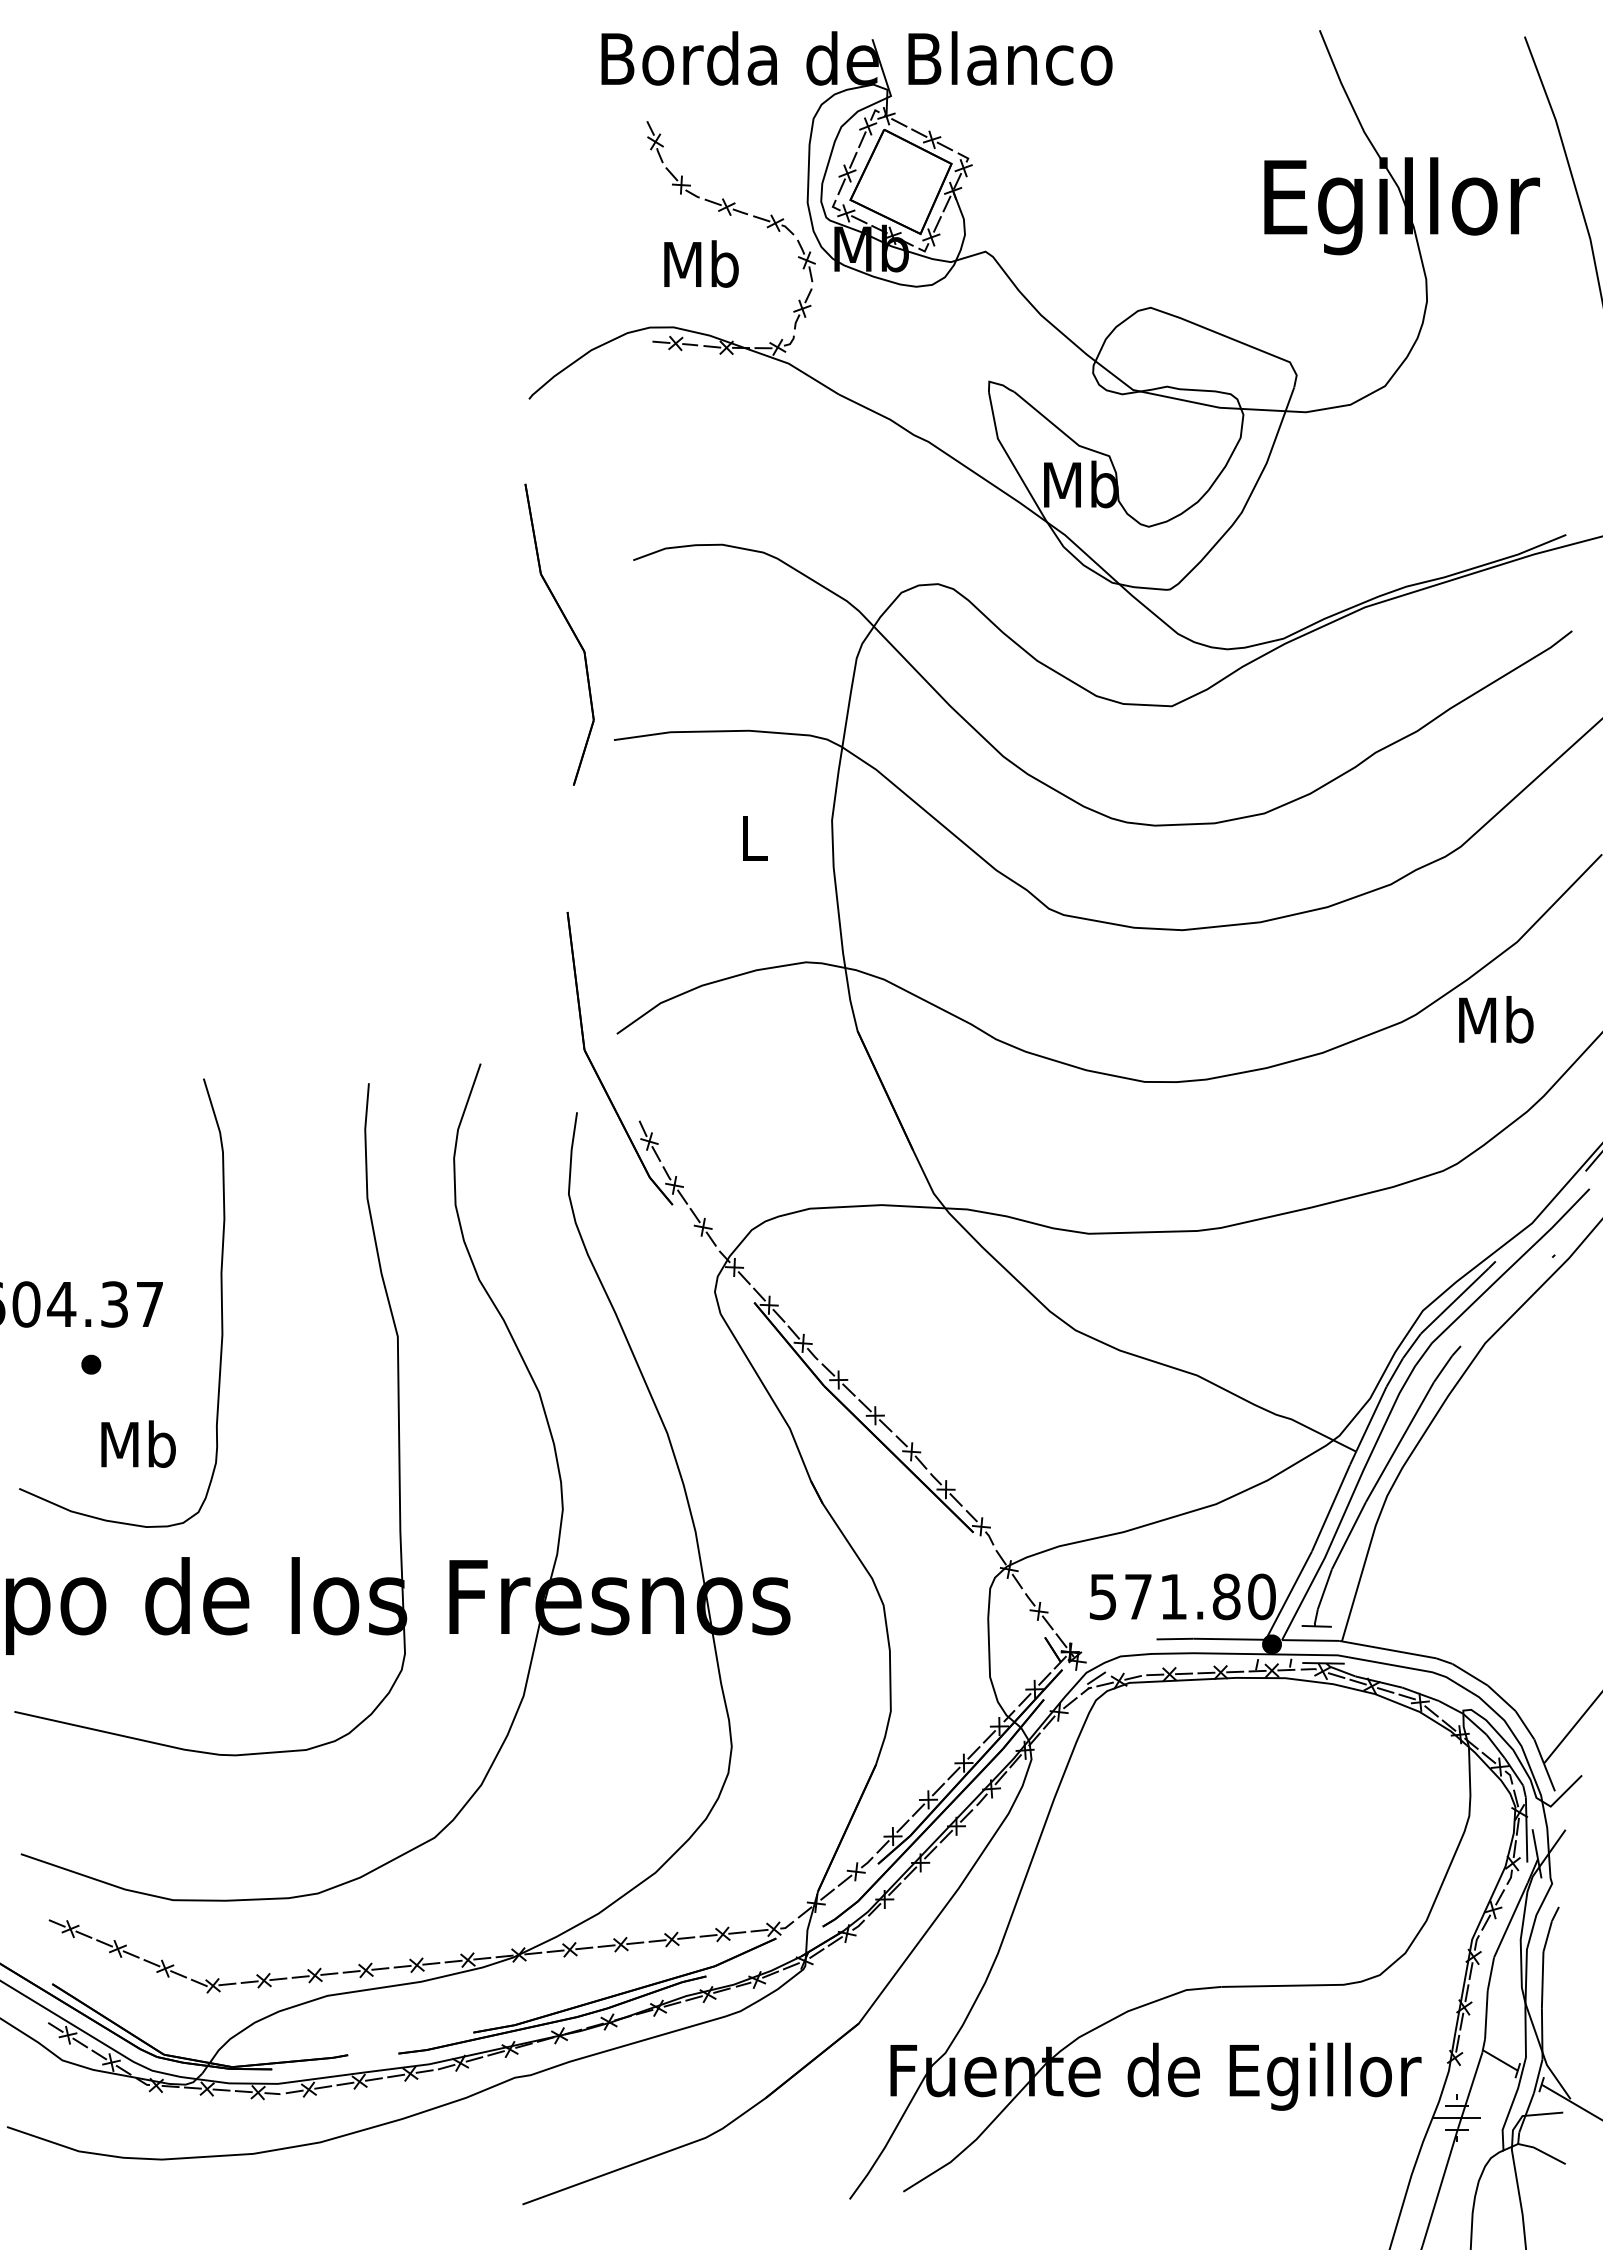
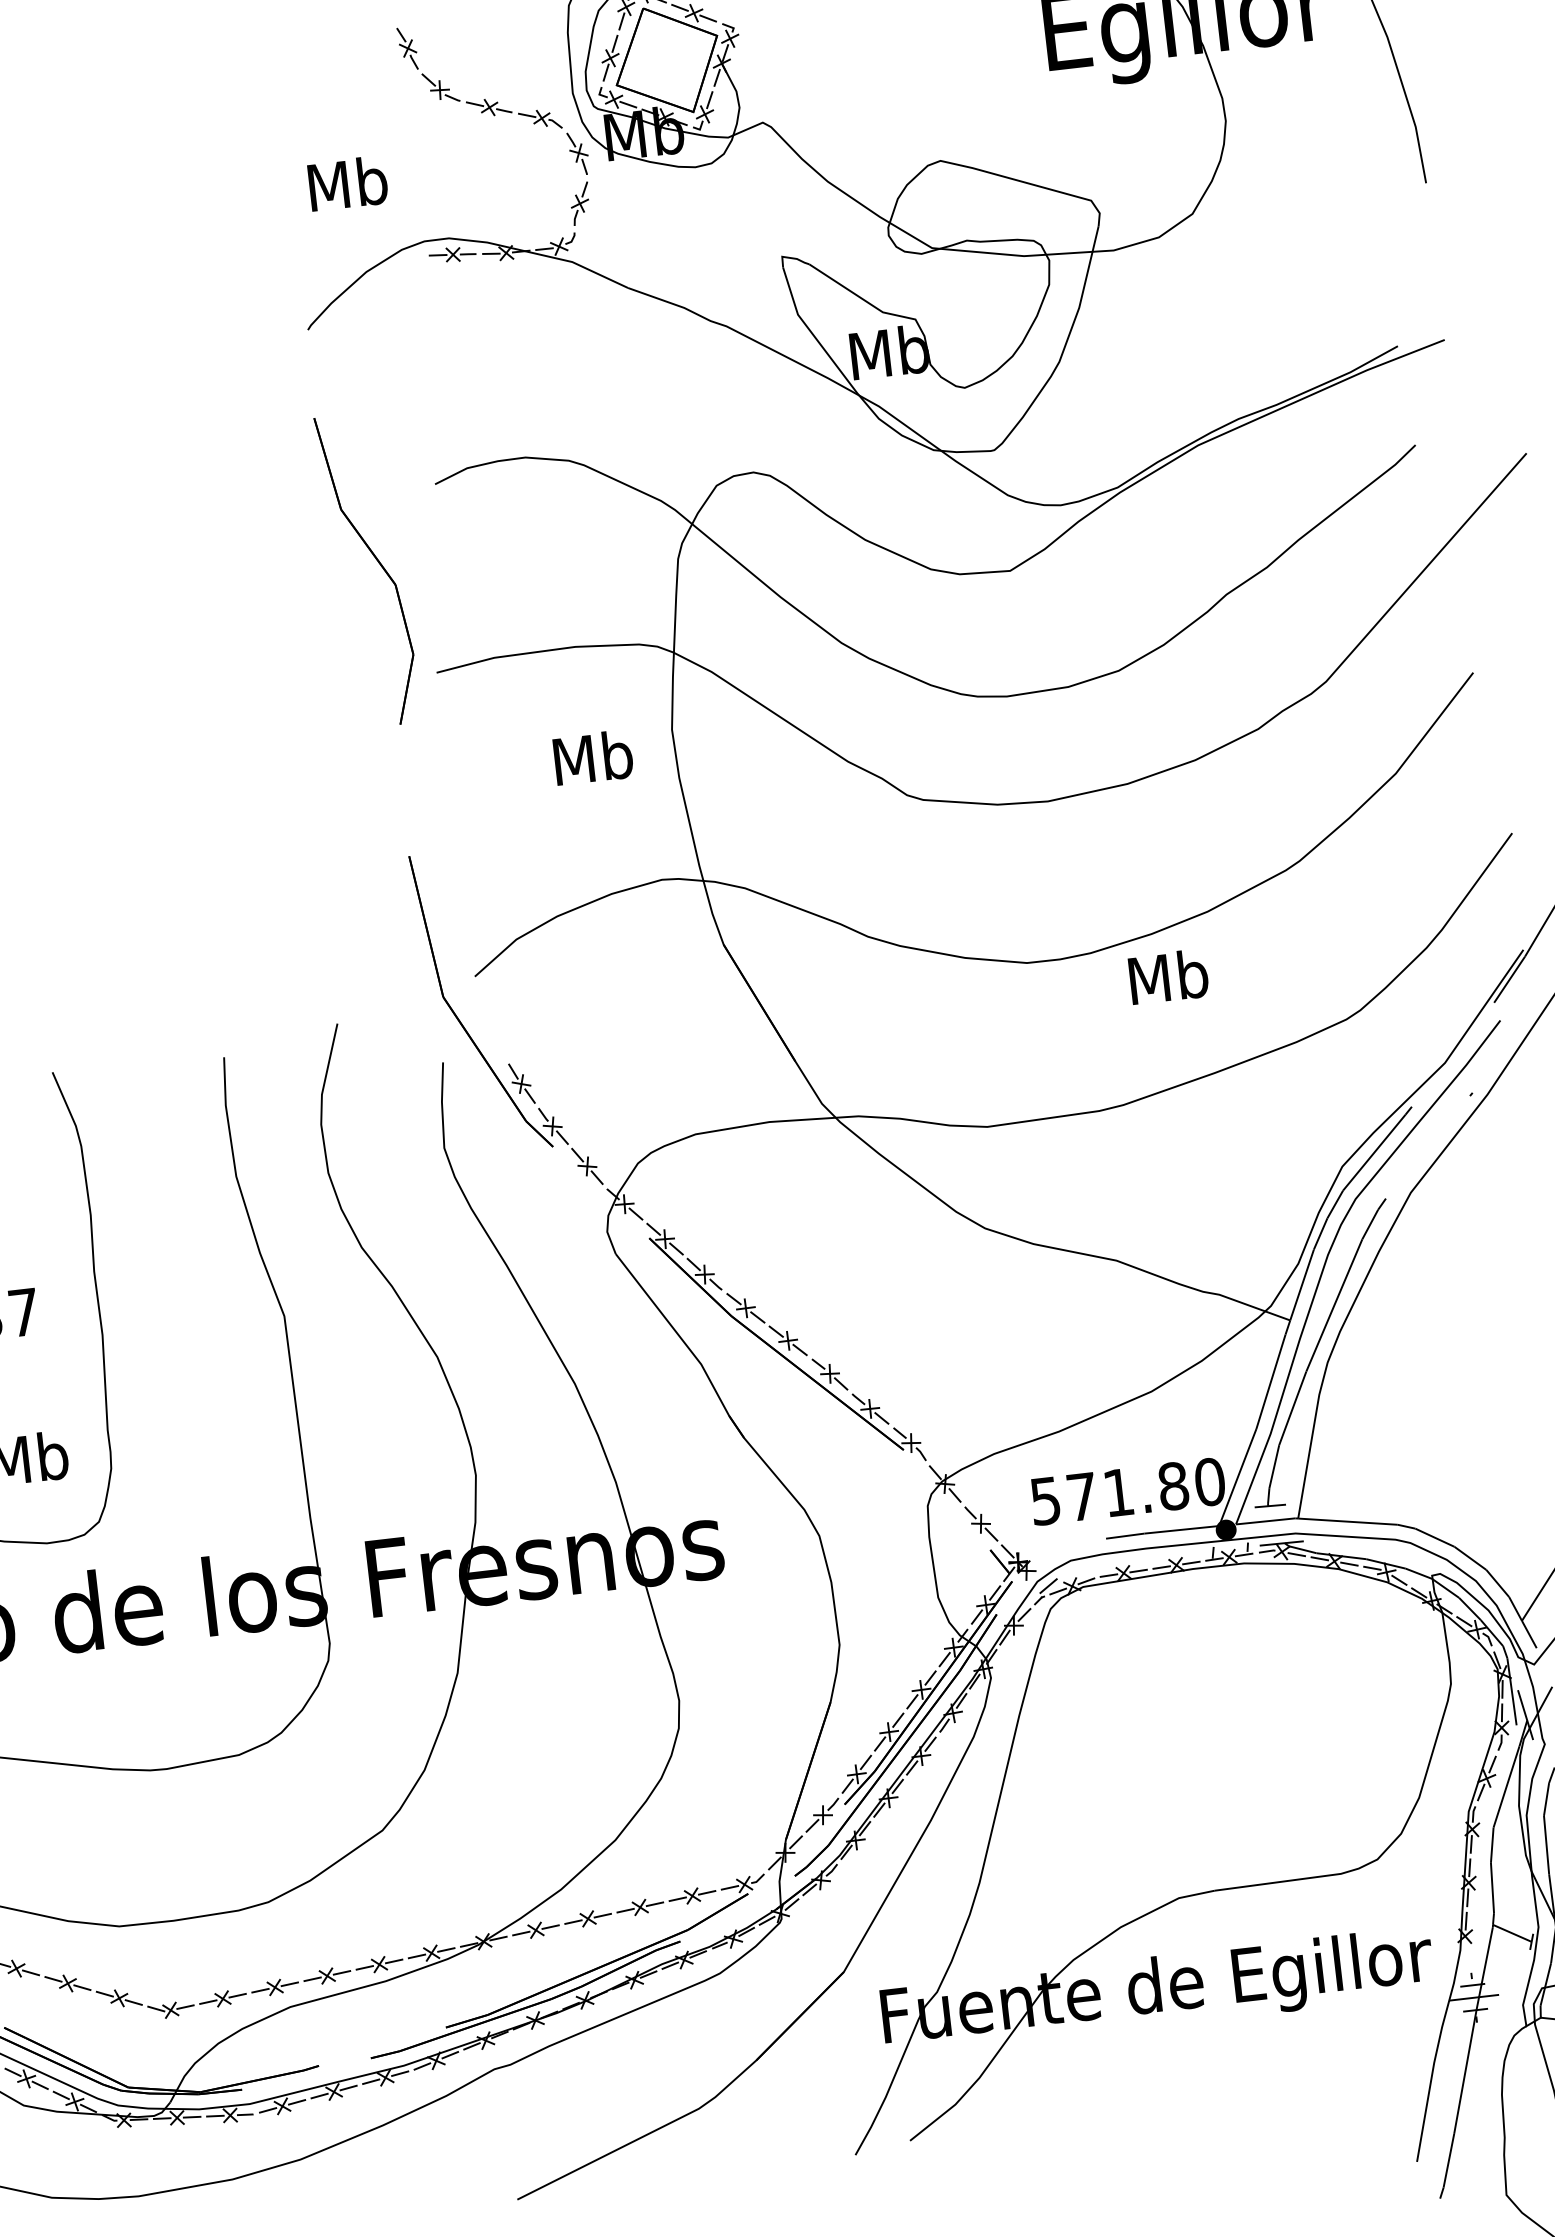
text: (701, 263) -> (348, 183), moved
text: (753, 838) -> (592, 757), L -> Mb
text: (1496, 1019) -> (1168, 976), moved

